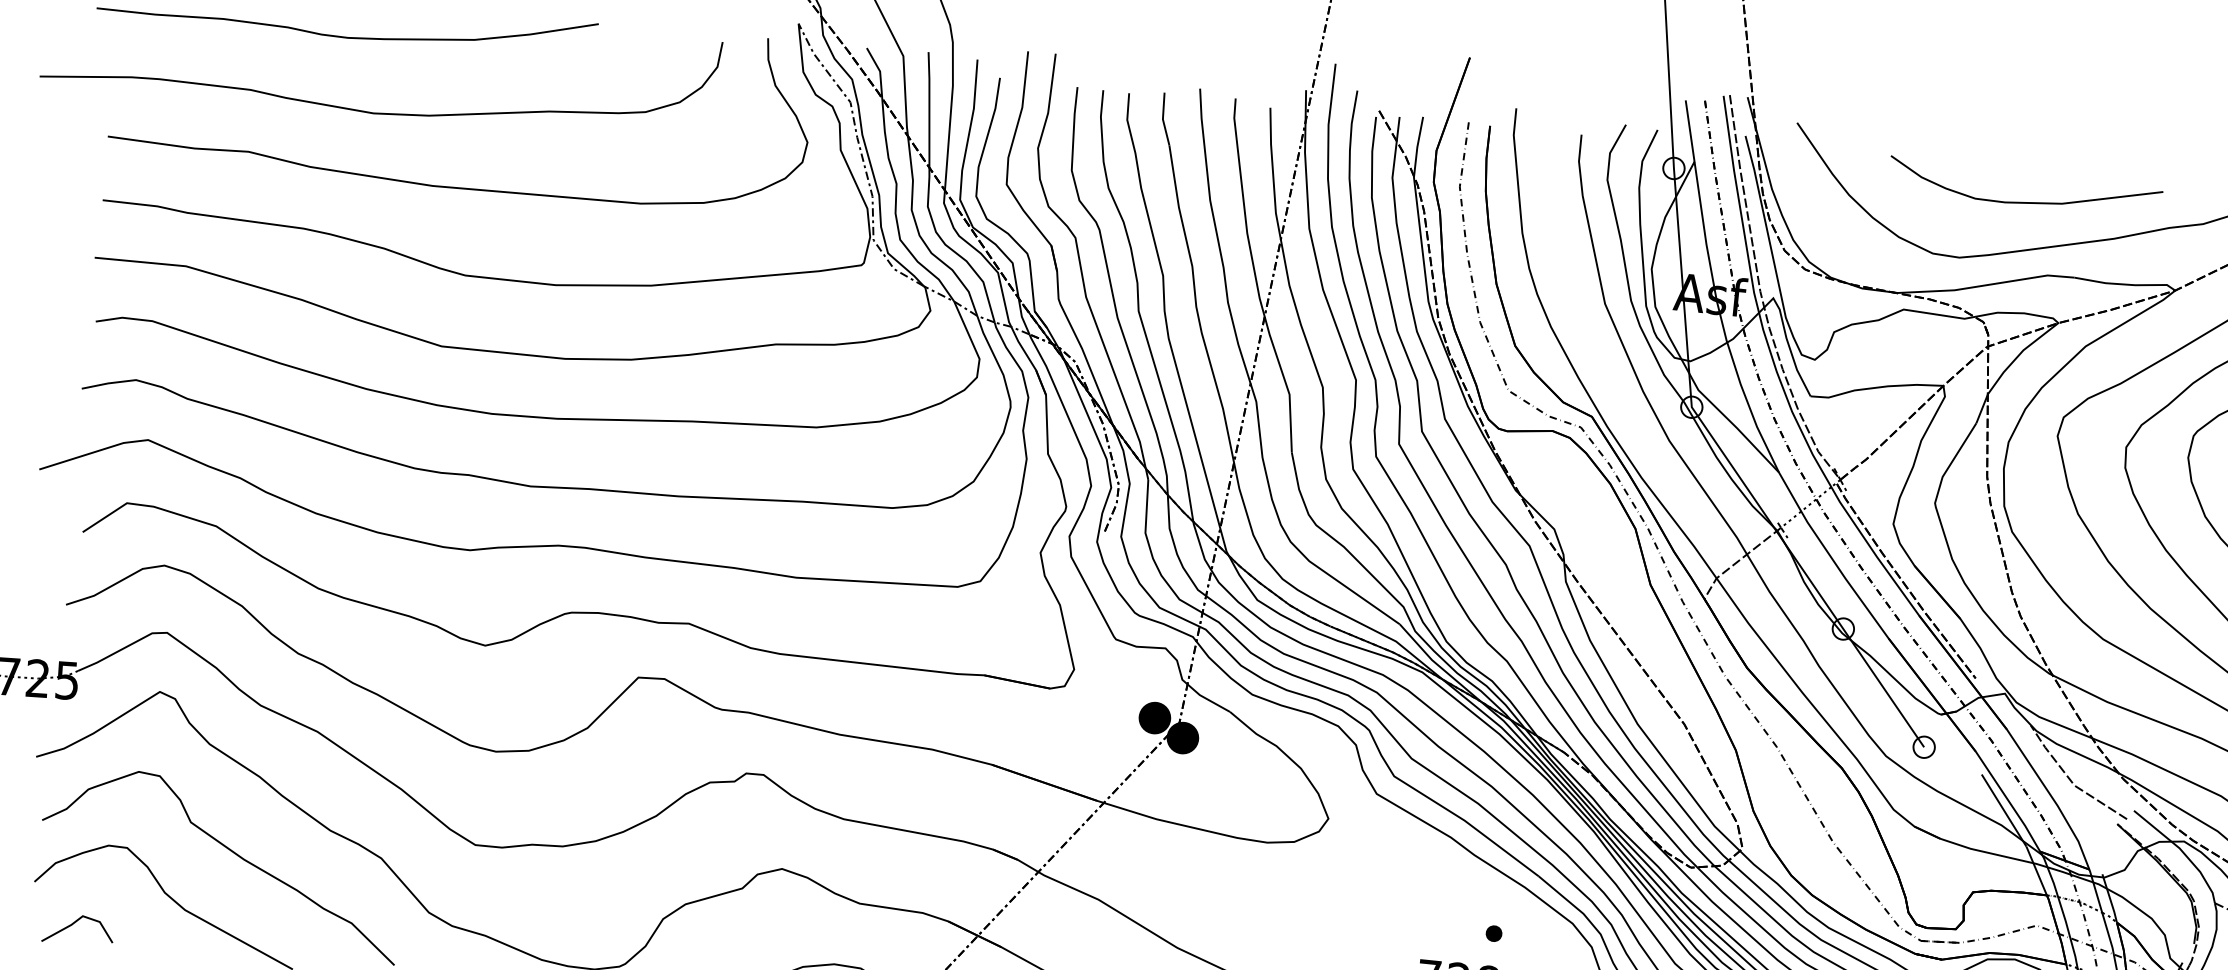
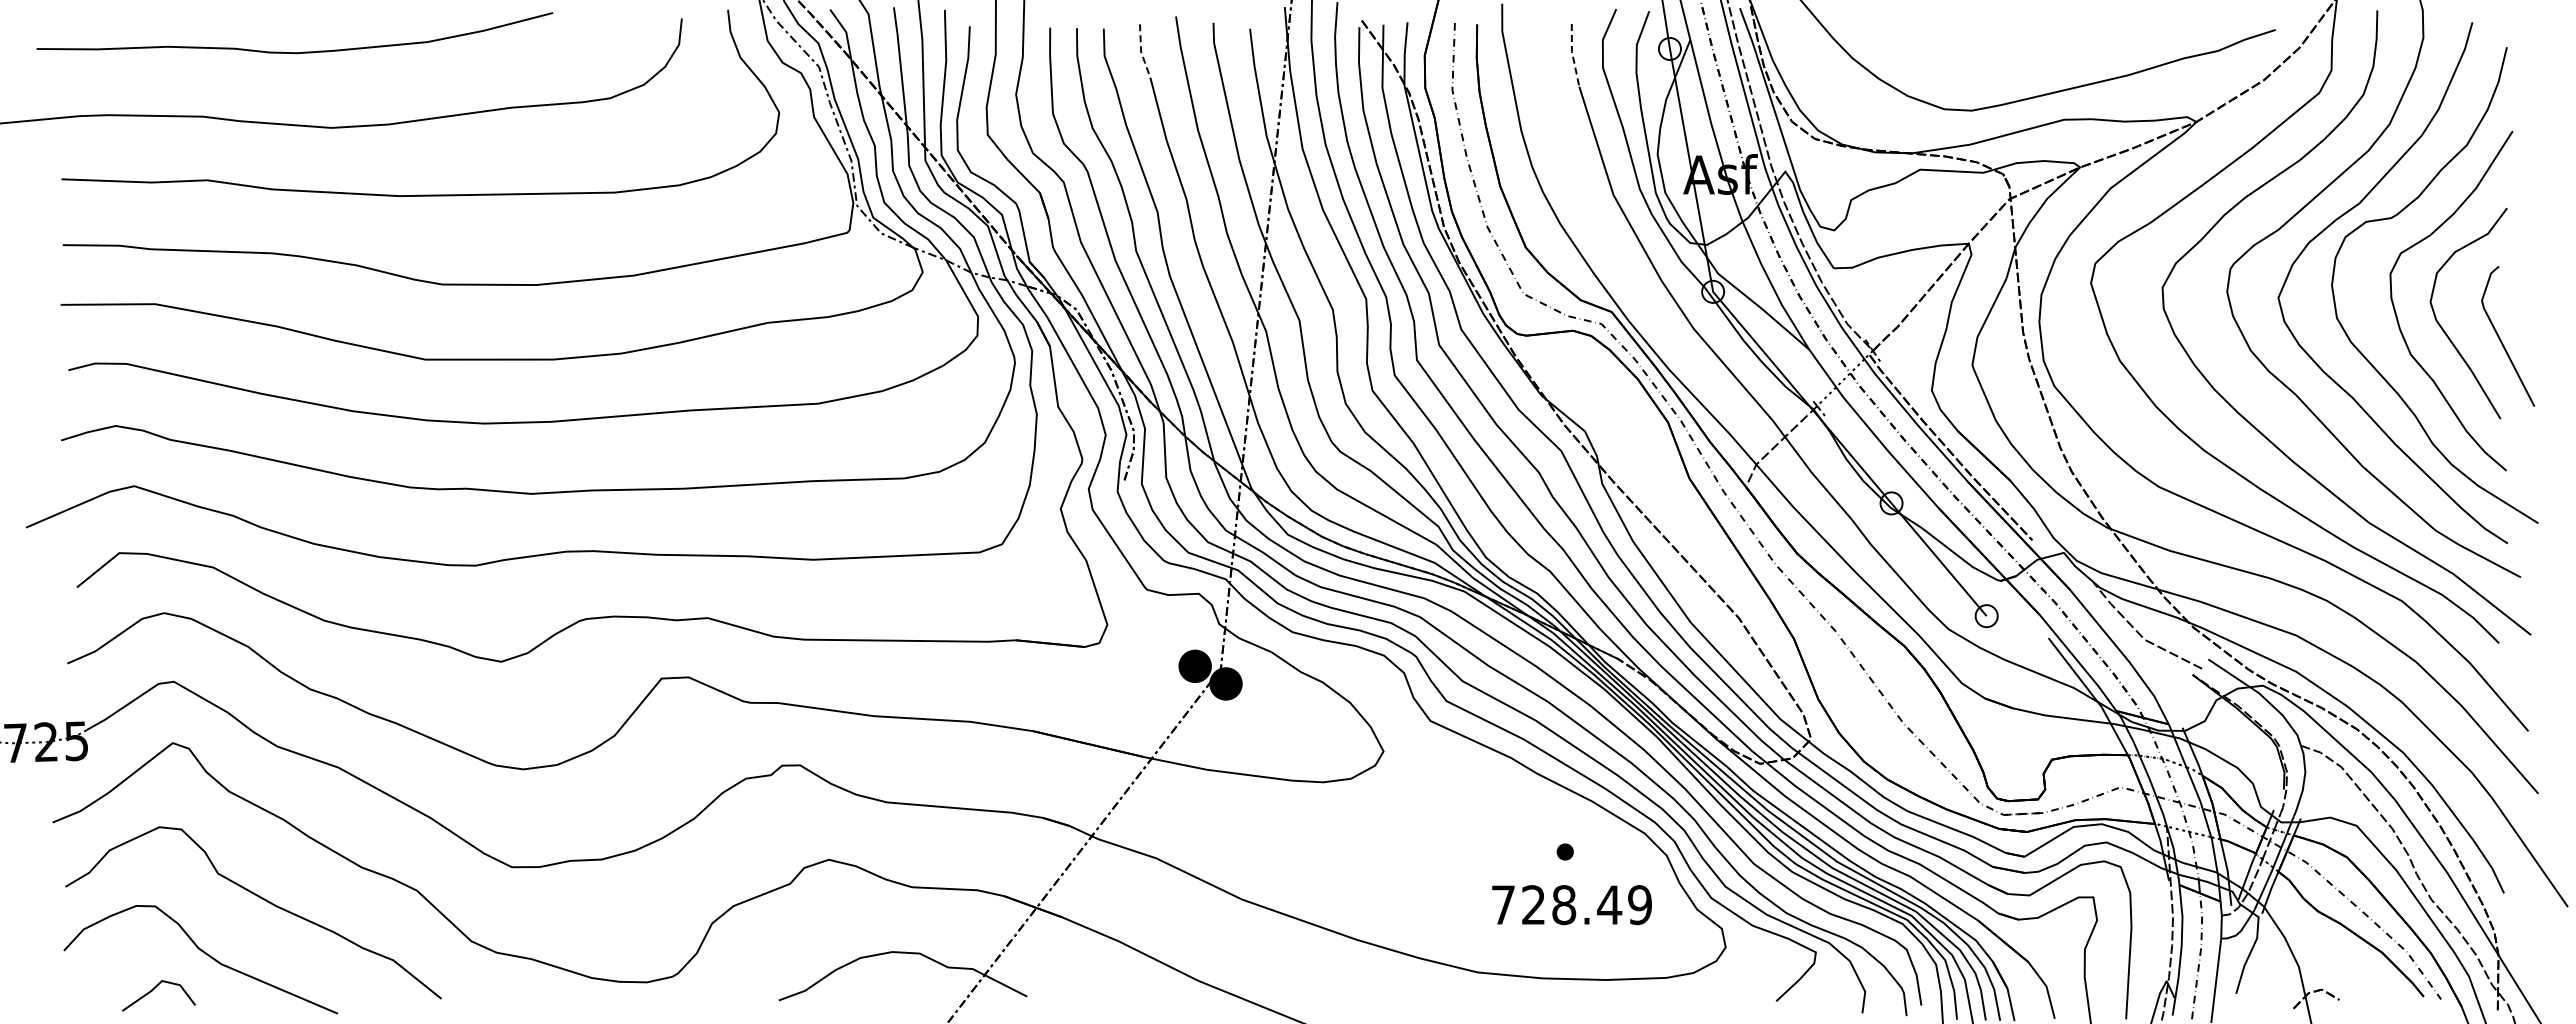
line: (1163, 119) -> (1141, 51), solid -> dashed
line: (1579, 165) -> (1572, 55), solid -> dashed
curve: (2024, 201) -> (2032, 46), removed
line: (73, 924) -> (153, 990), moved

